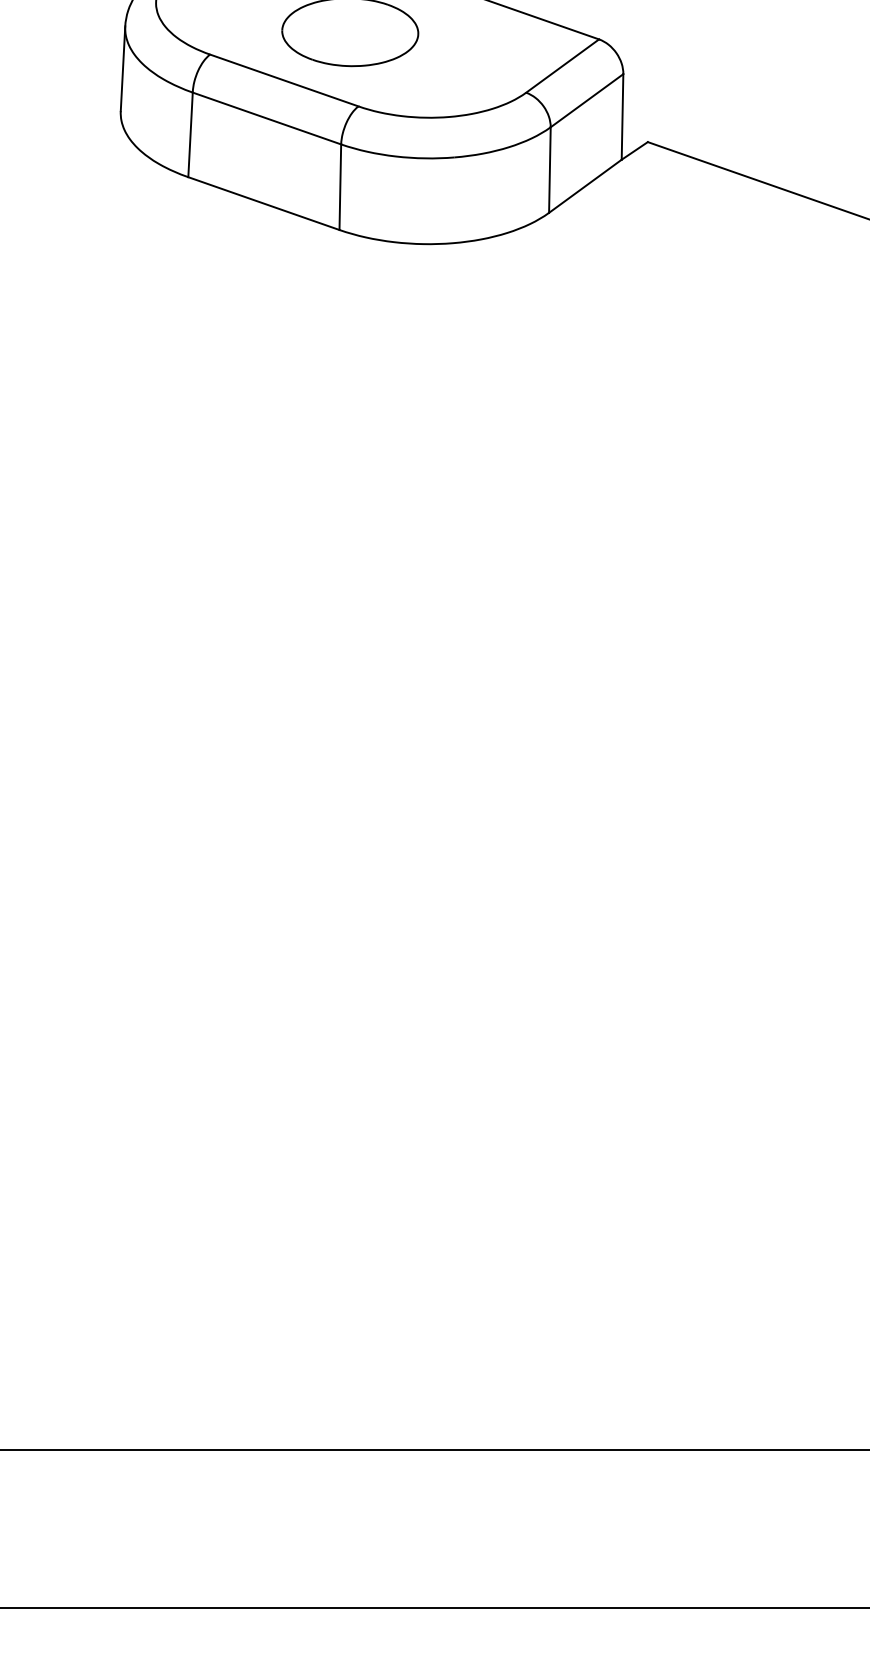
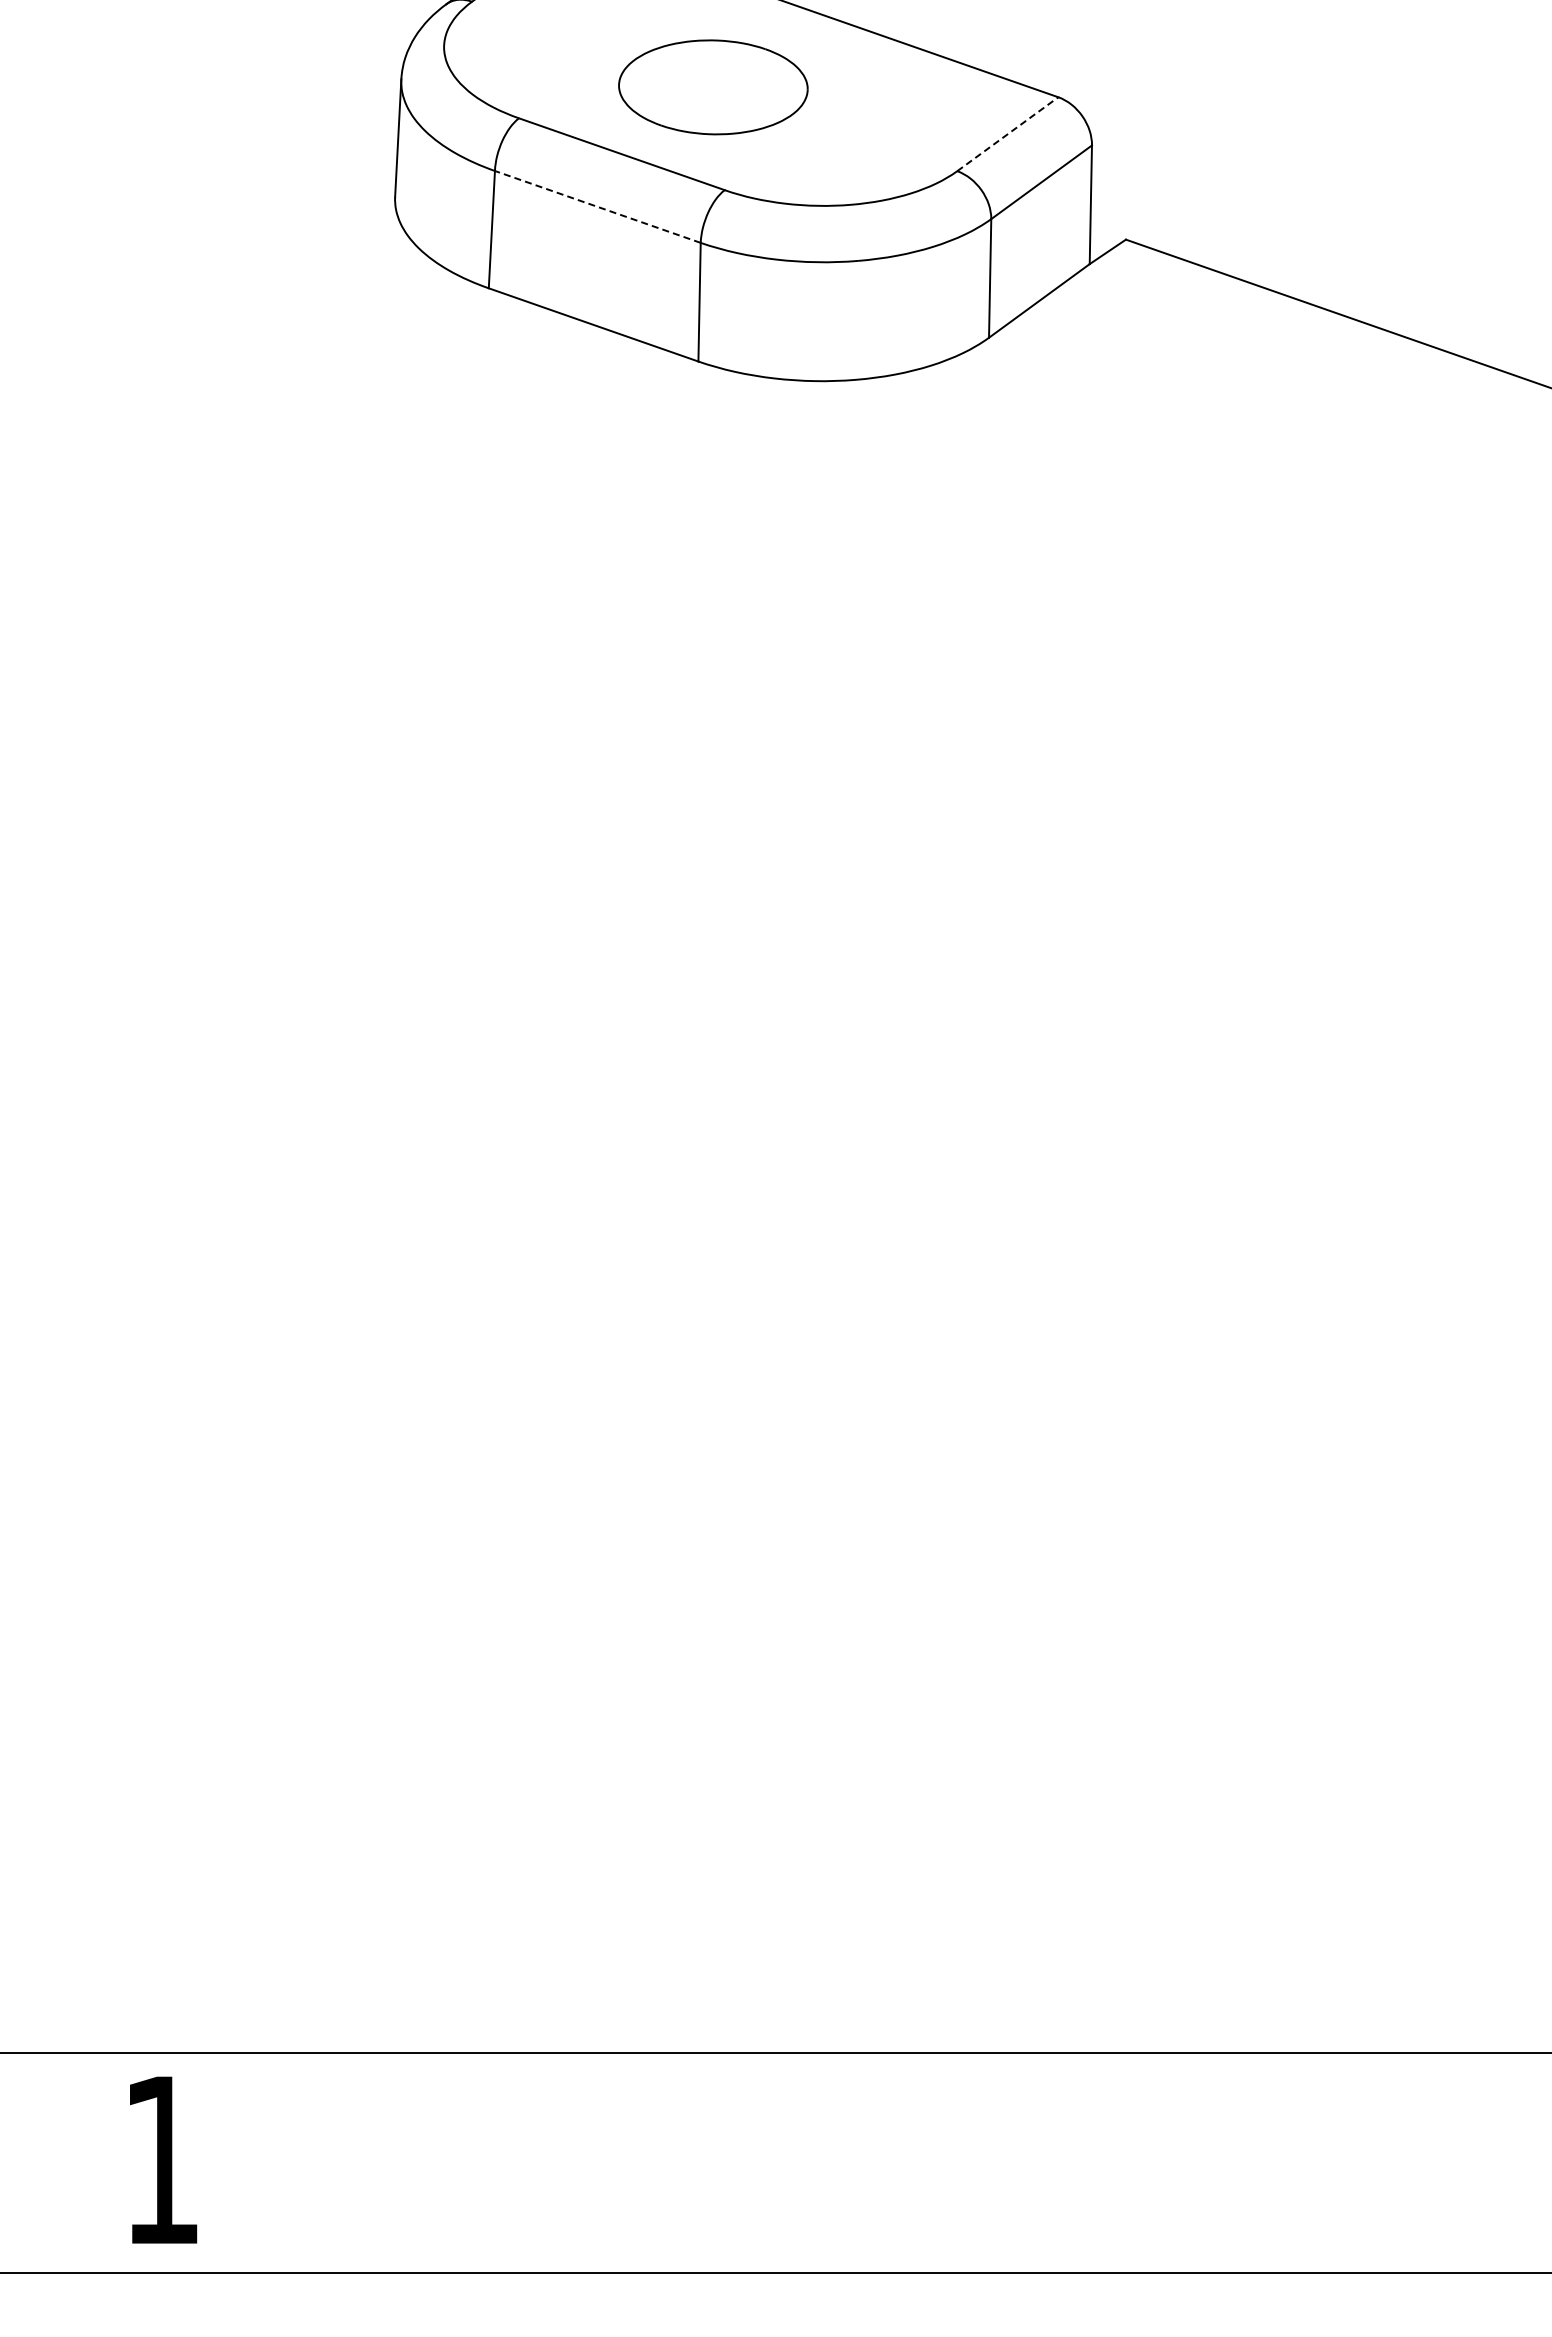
line: (562, 66) -> (1007, 134), solid -> dashed
line: (266, 118) -> (597, 206), solid -> dashed

